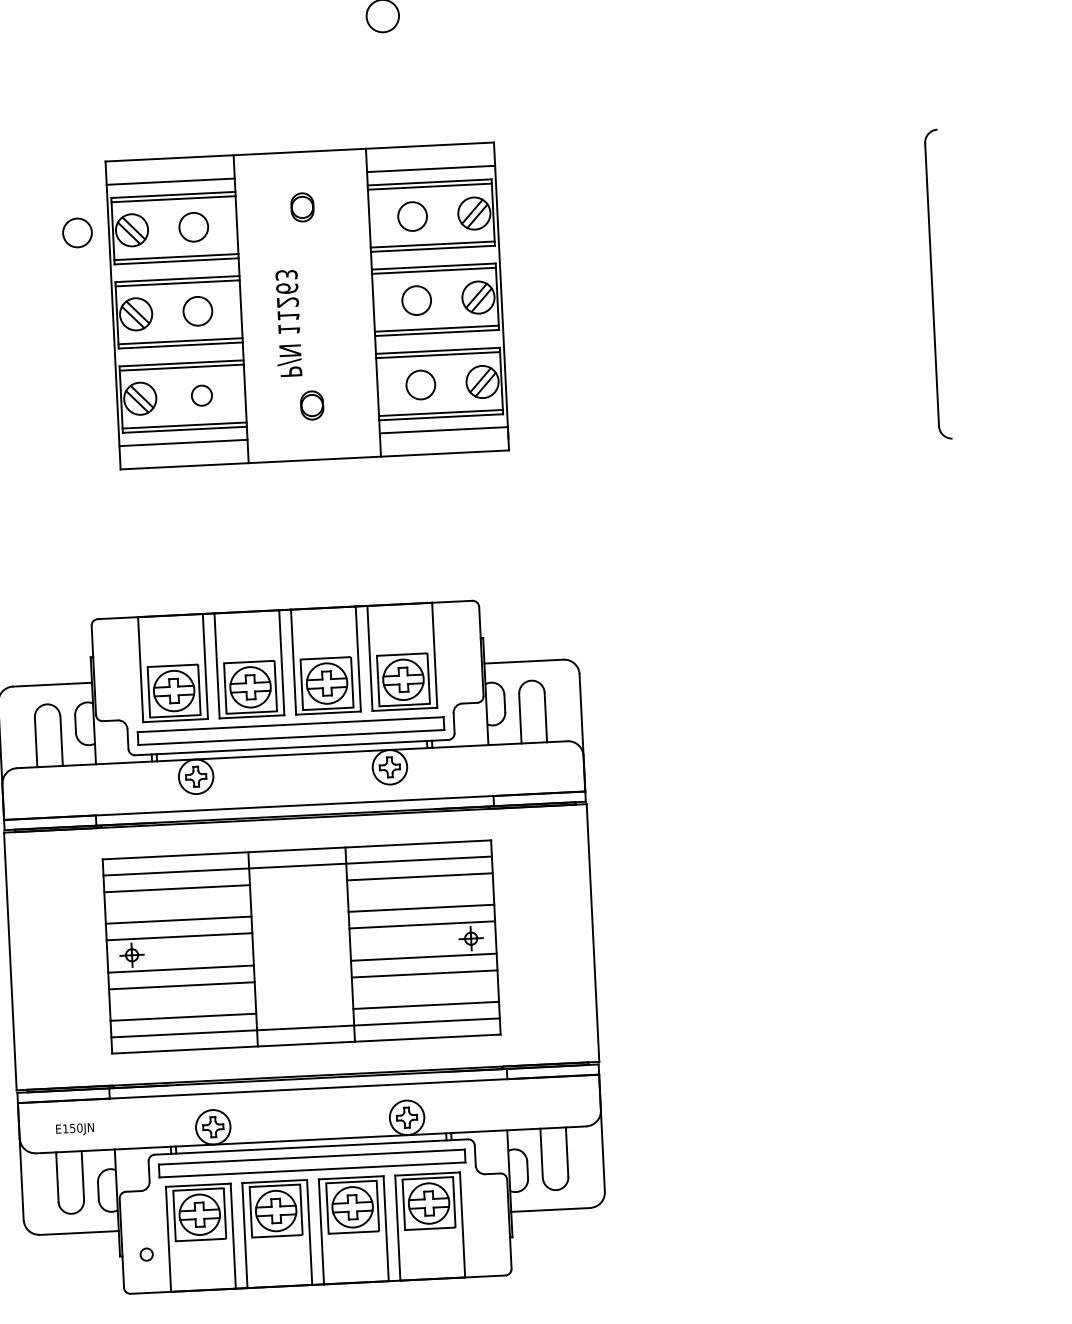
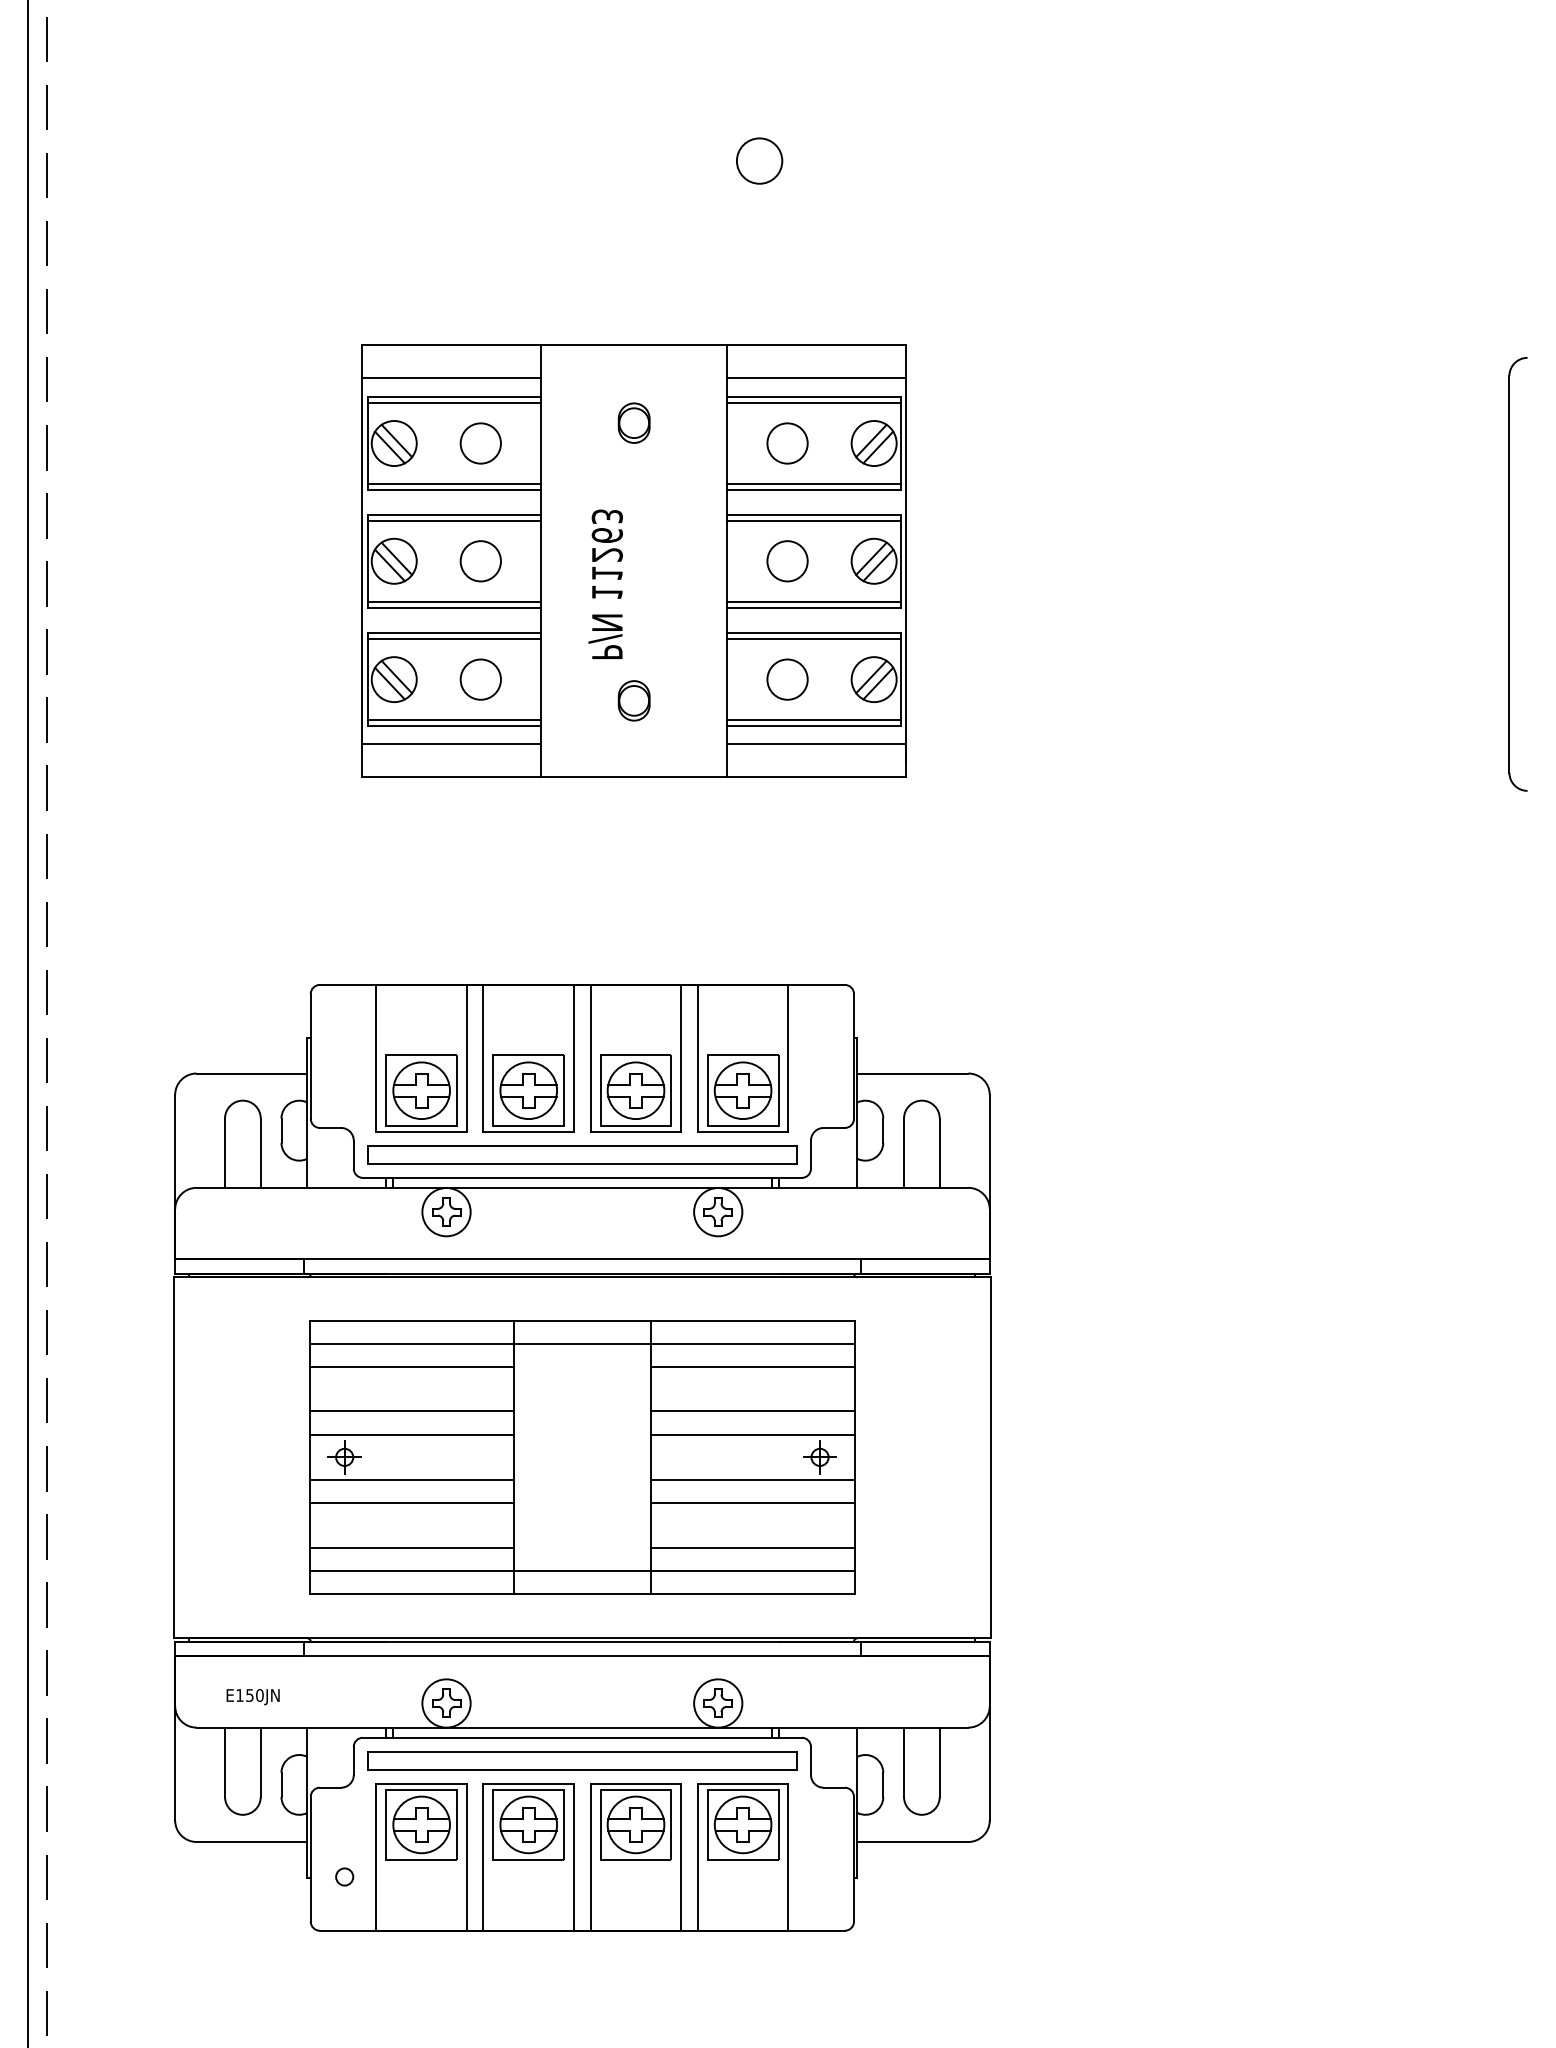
circle: (77, 232) -> (317, 443), removed
circle: (201, 395) -> (480, 679), size x1.43

